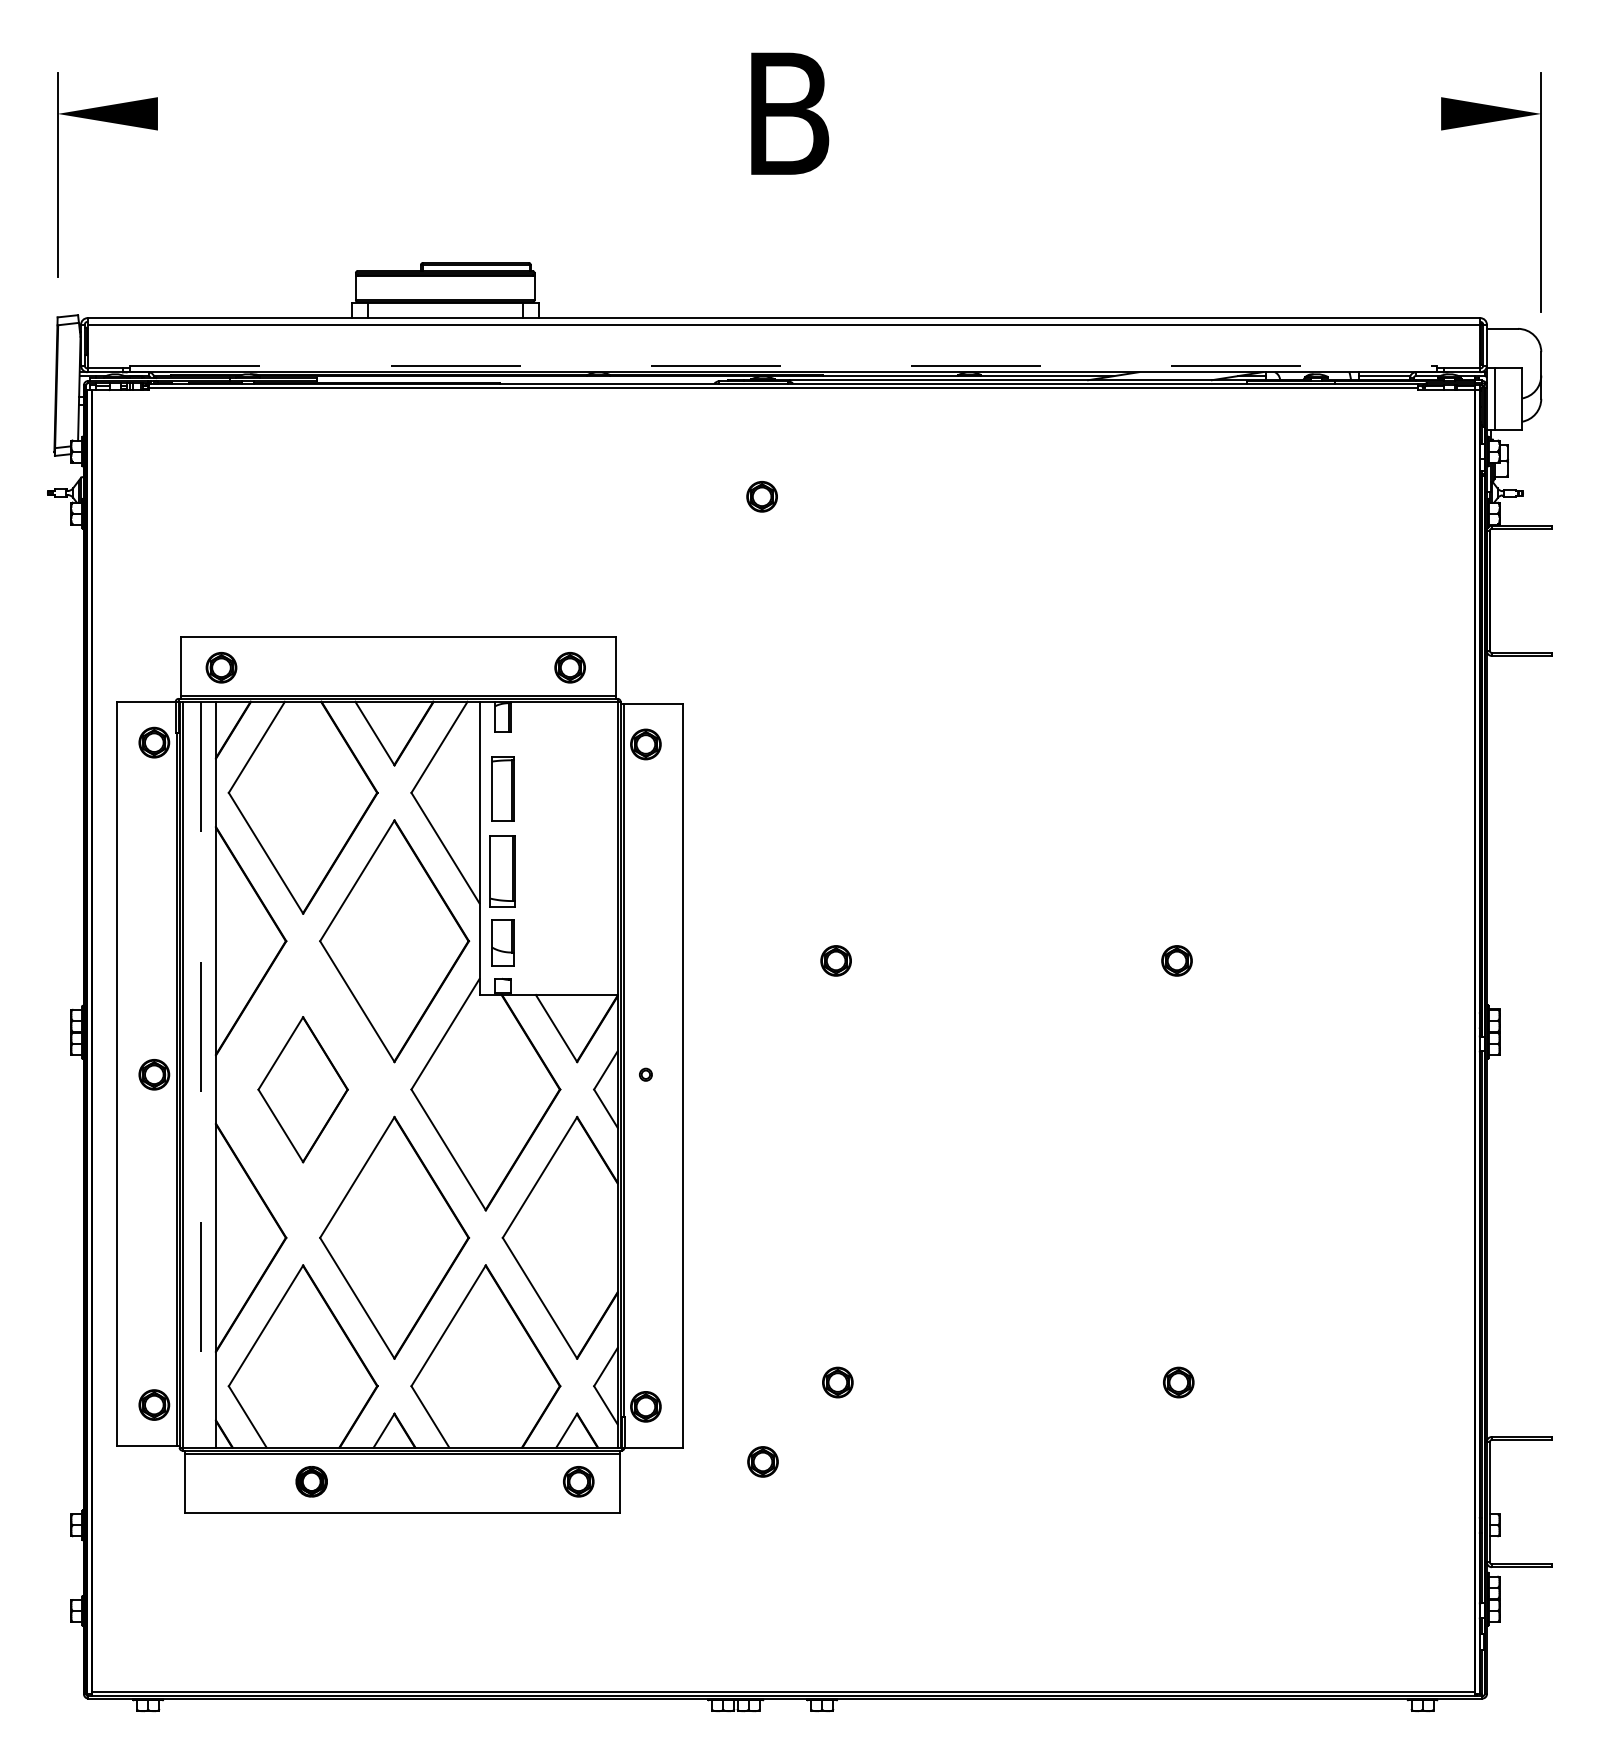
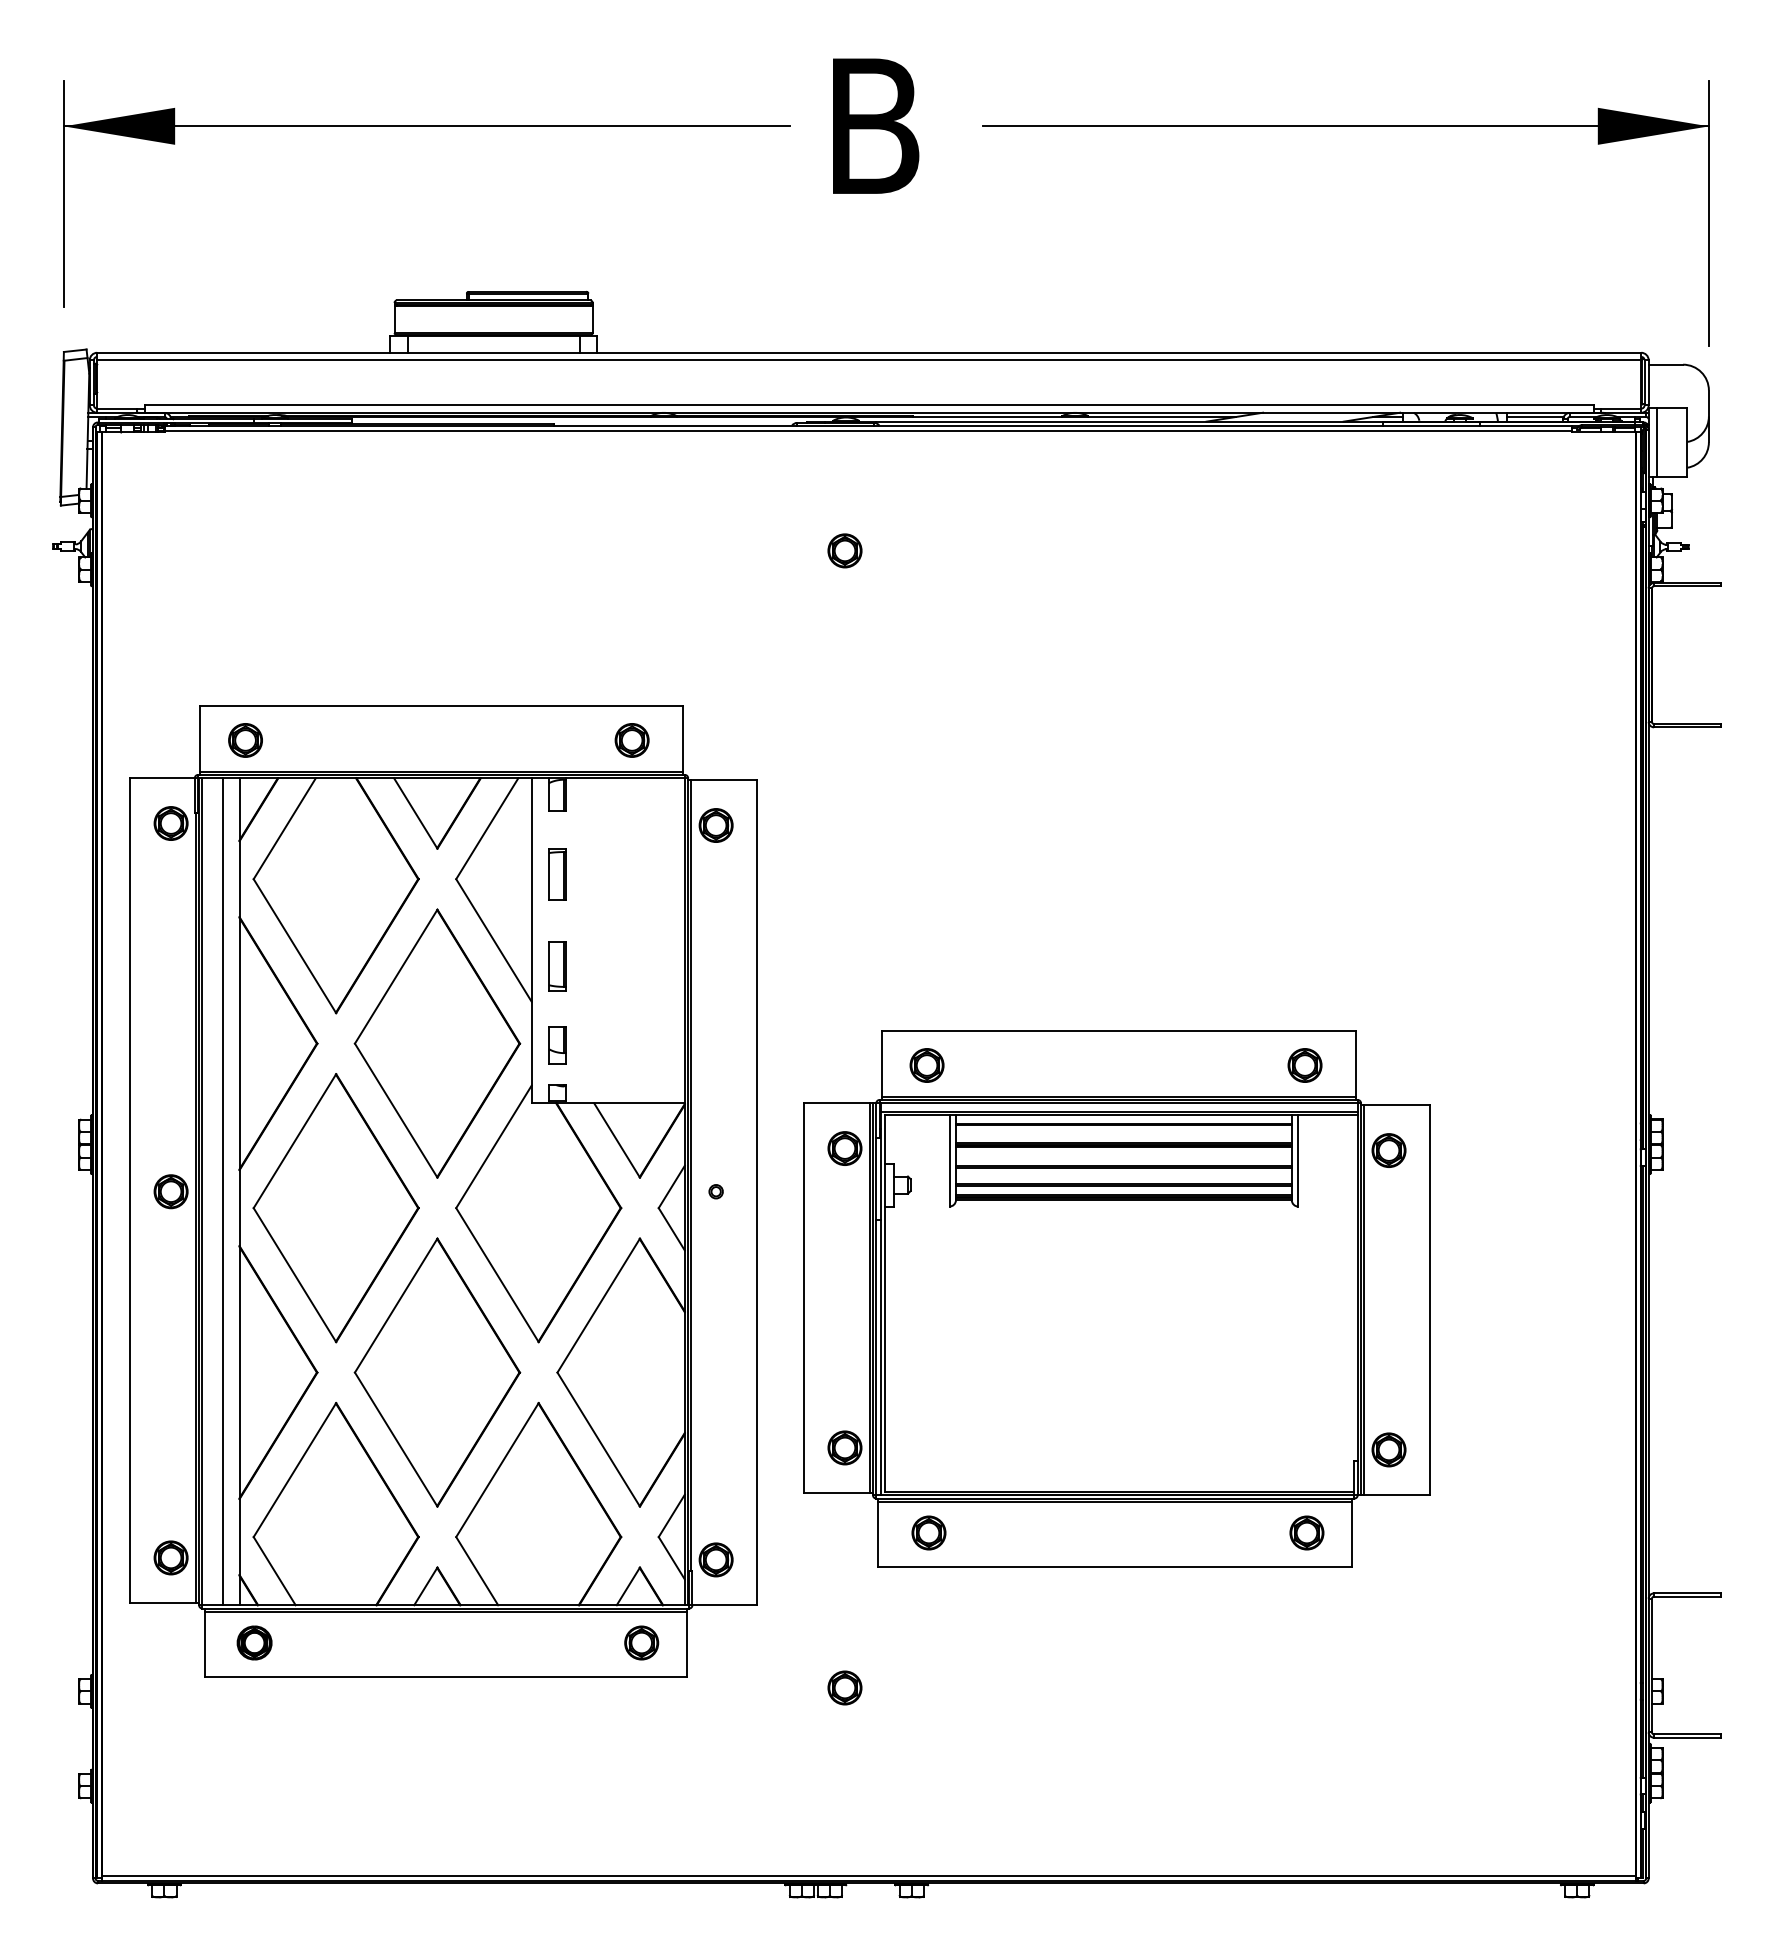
line: (384, 114) -> (426, 126), added
line: (1213, 114) -> (1345, 126), added
line: (784, 365) -> (869, 405), dashed -> solid
part: (502, 788) -> (557, 874), size x0.71
part: (502, 871) -> (557, 966), size x0.62
part: (502, 942) -> (557, 1045), size x0.71
line: (200, 1074) -> (222, 1191), dashed -> solid
part: (302, 1089) -> (335, 1208), size x1.67
part: (1006, 1171) -> (1116, 1298), added
part: (762, 1461) -> (844, 1687), moved
part: (311, 1481) -> (254, 1642), moved

